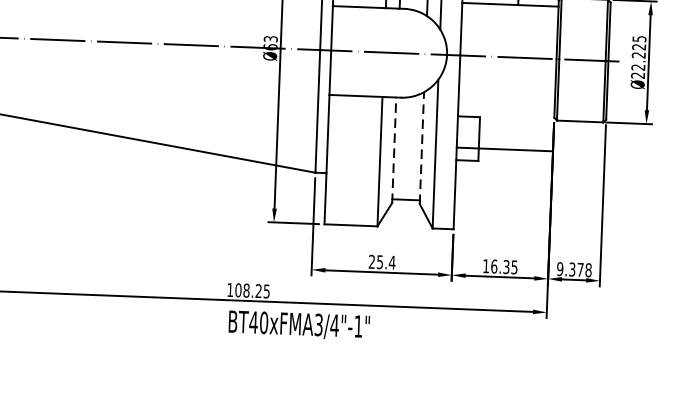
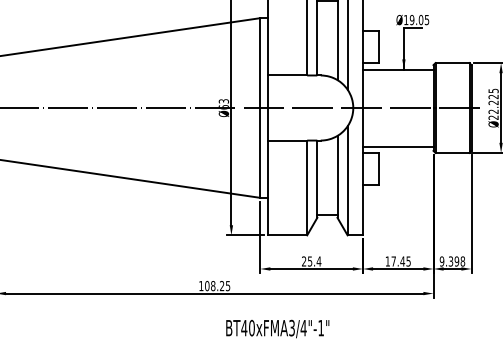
line: (421, 147) -> (337, 176), dashed -> solid
line: (503, 149) -> (397, 146), moved
line: (394, 150) -> (317, 179), dashed -> solid
text: (500, 266) -> (398, 261), 16.35 -> 17.45
text: (579, 269) -> (456, 261), 9.378 -> 9.398
text: (298, 324) -> (277, 328), moved

